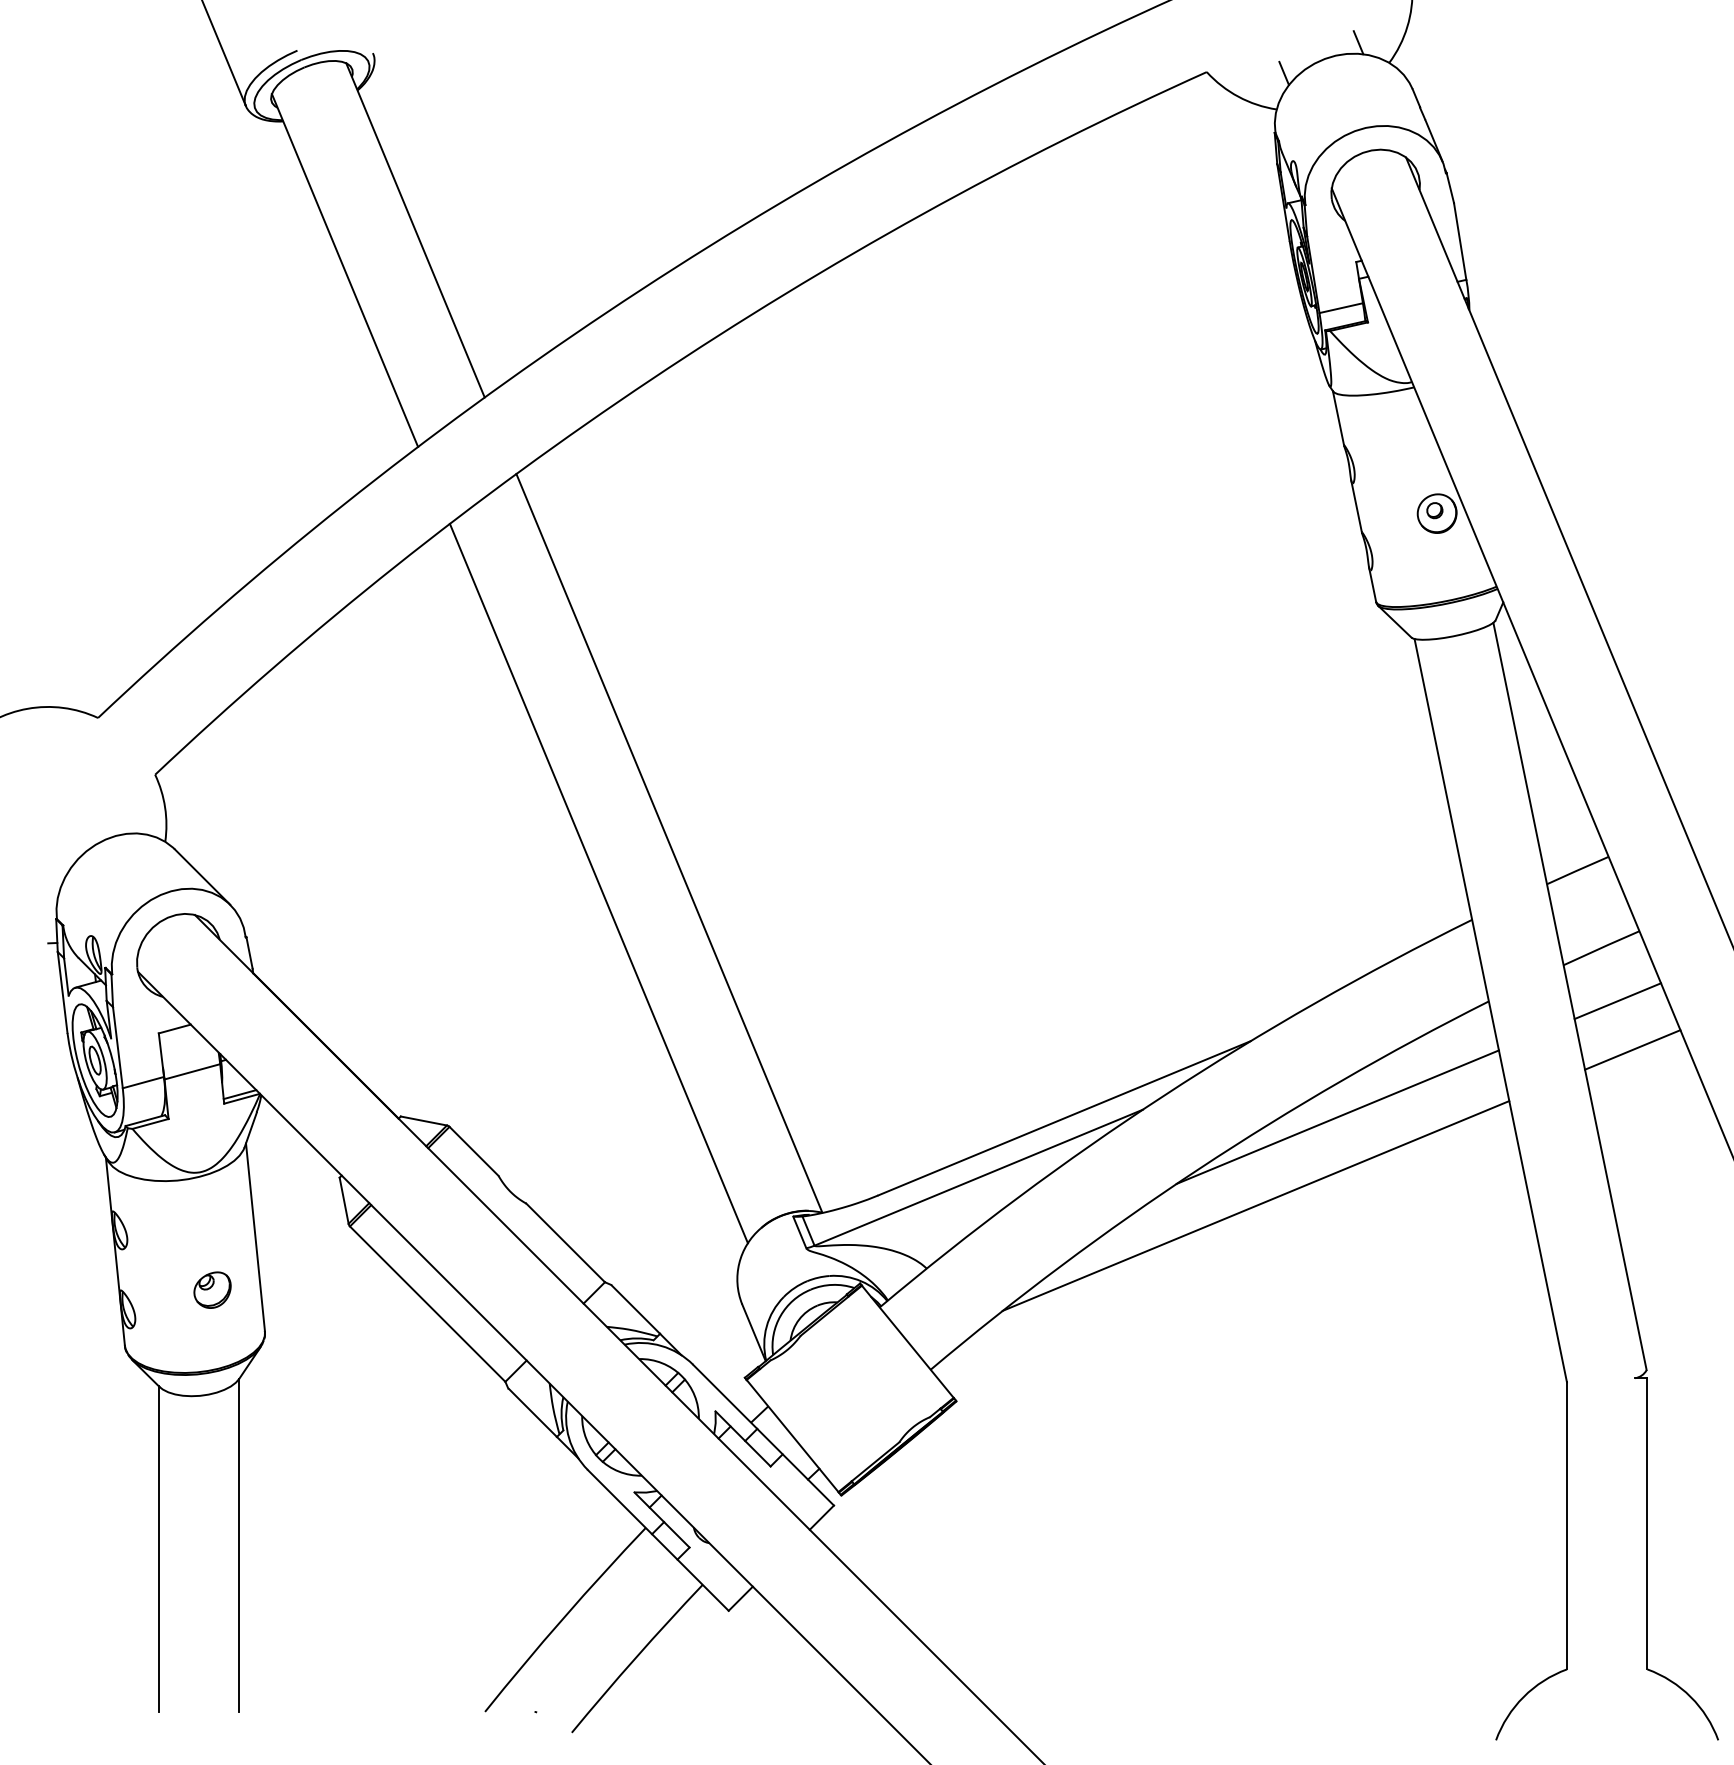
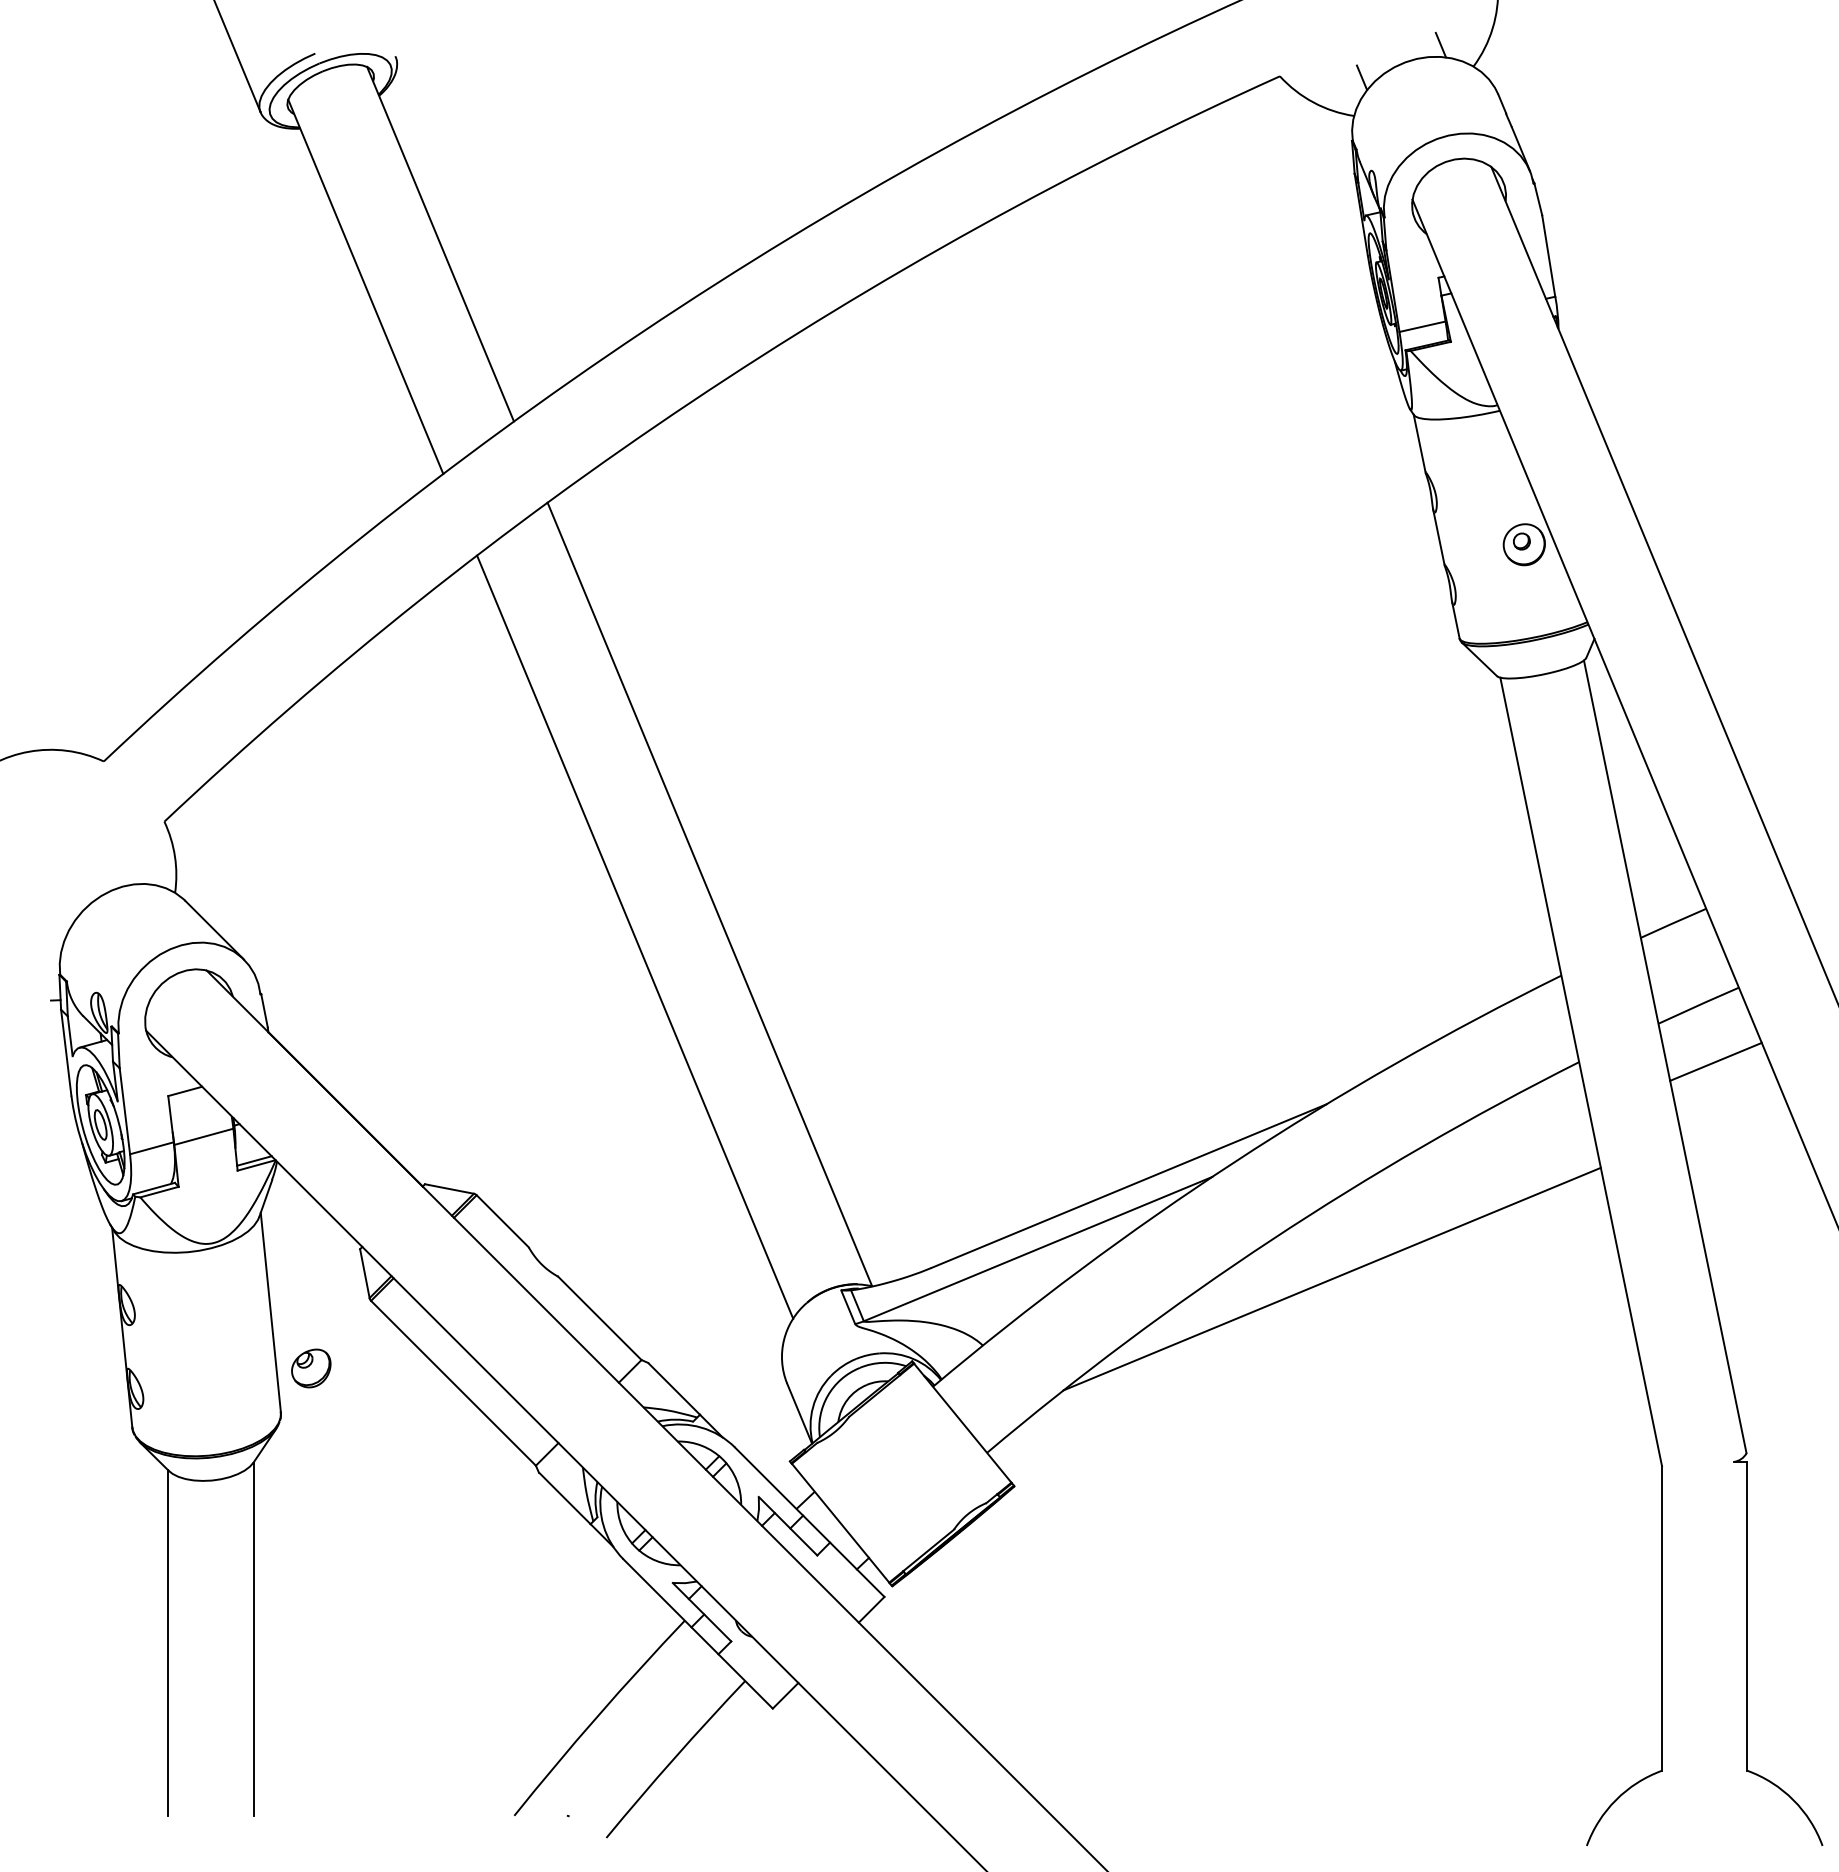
line: (1632, 1049) -> (1731, 1113), removed
line: (1337, 1116) -> (1418, 1184), removed
part: (212, 1290) -> (311, 1368), moved

